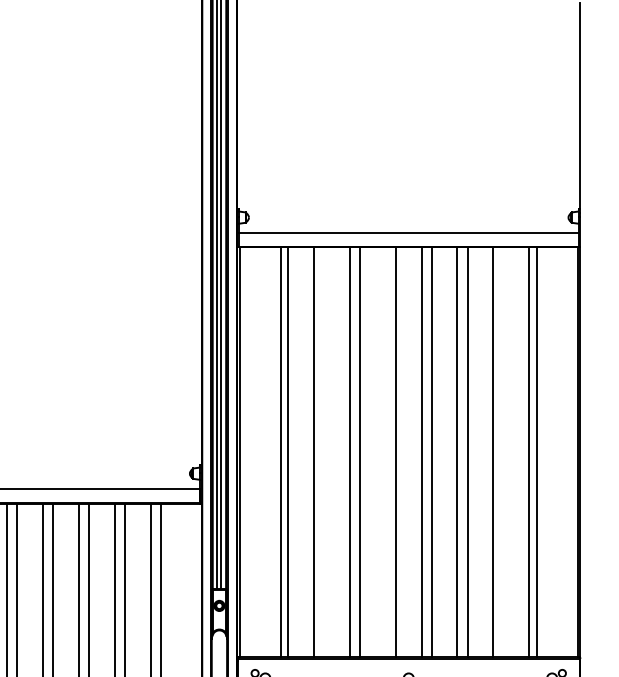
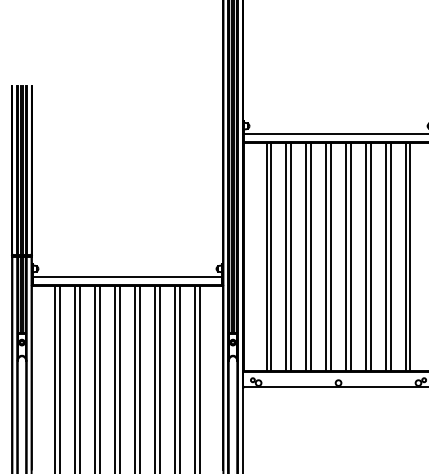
line: (324, 451) -> (291, 256), added
line: (385, 451) -> (325, 256), added
line: (503, 451) -> (391, 256), added

